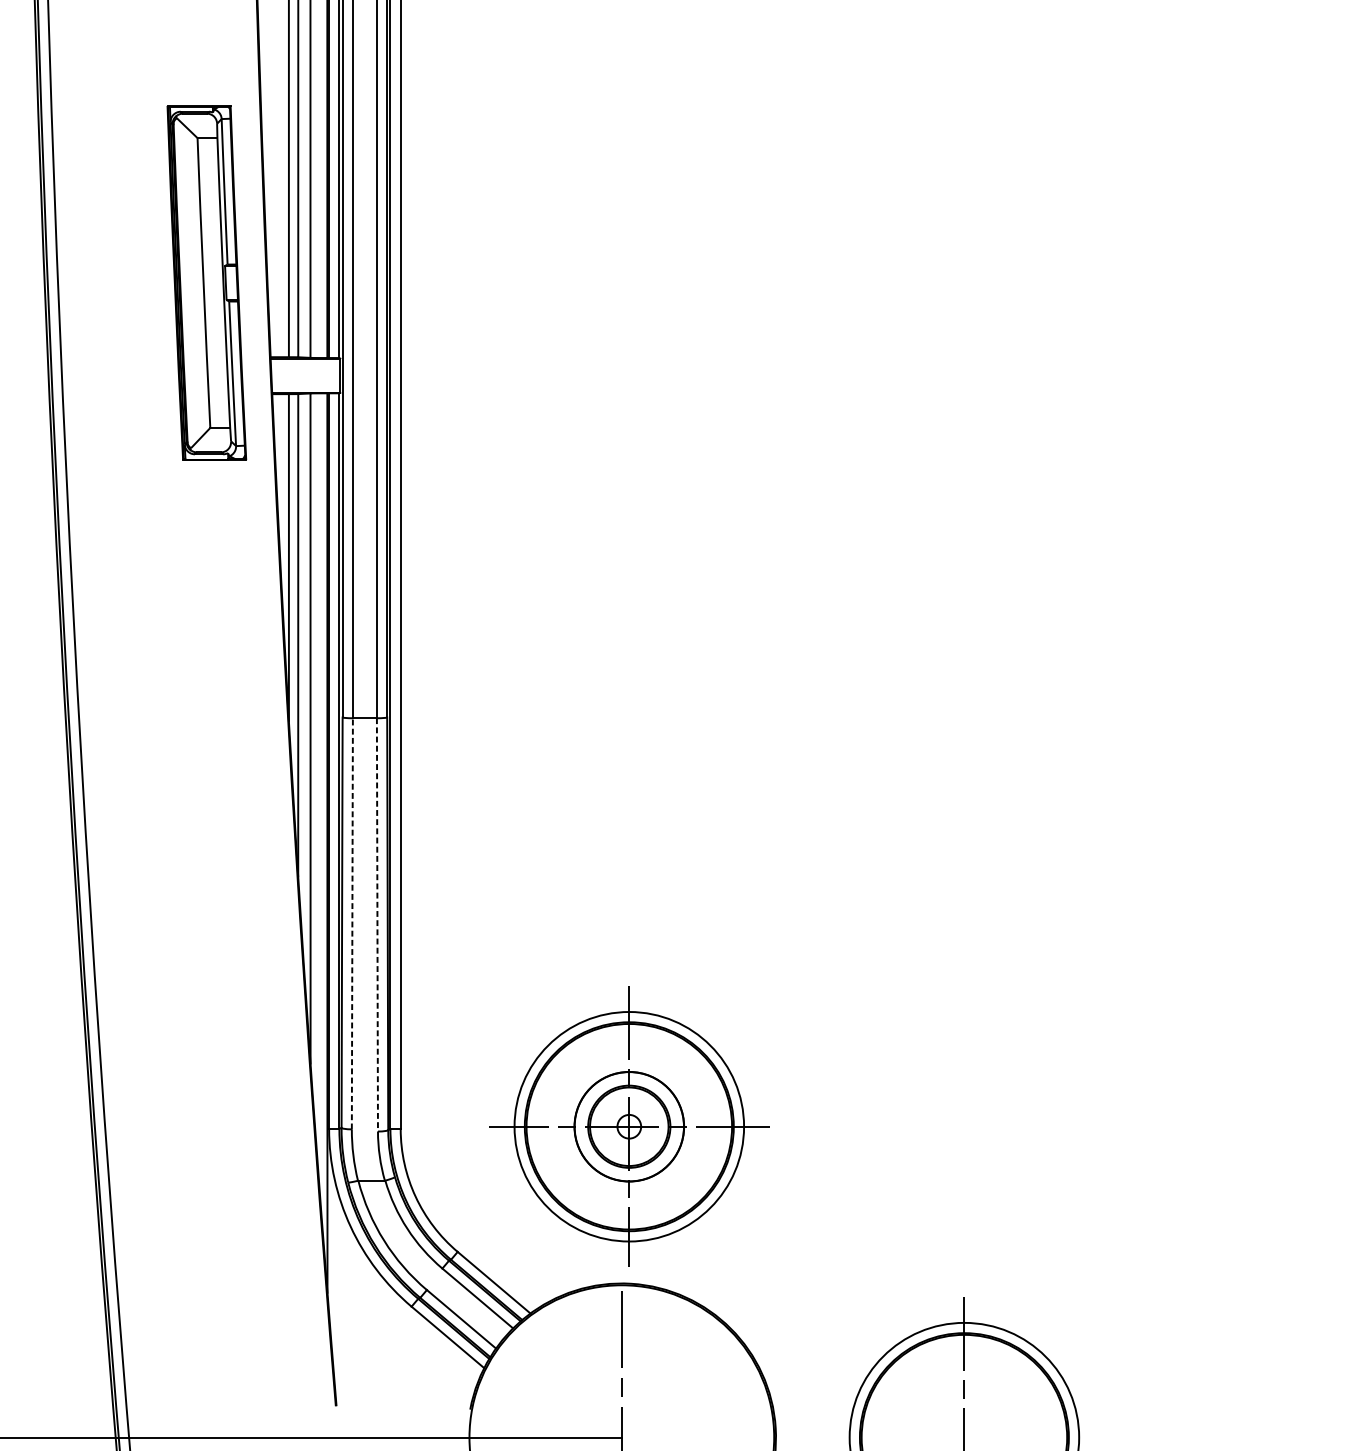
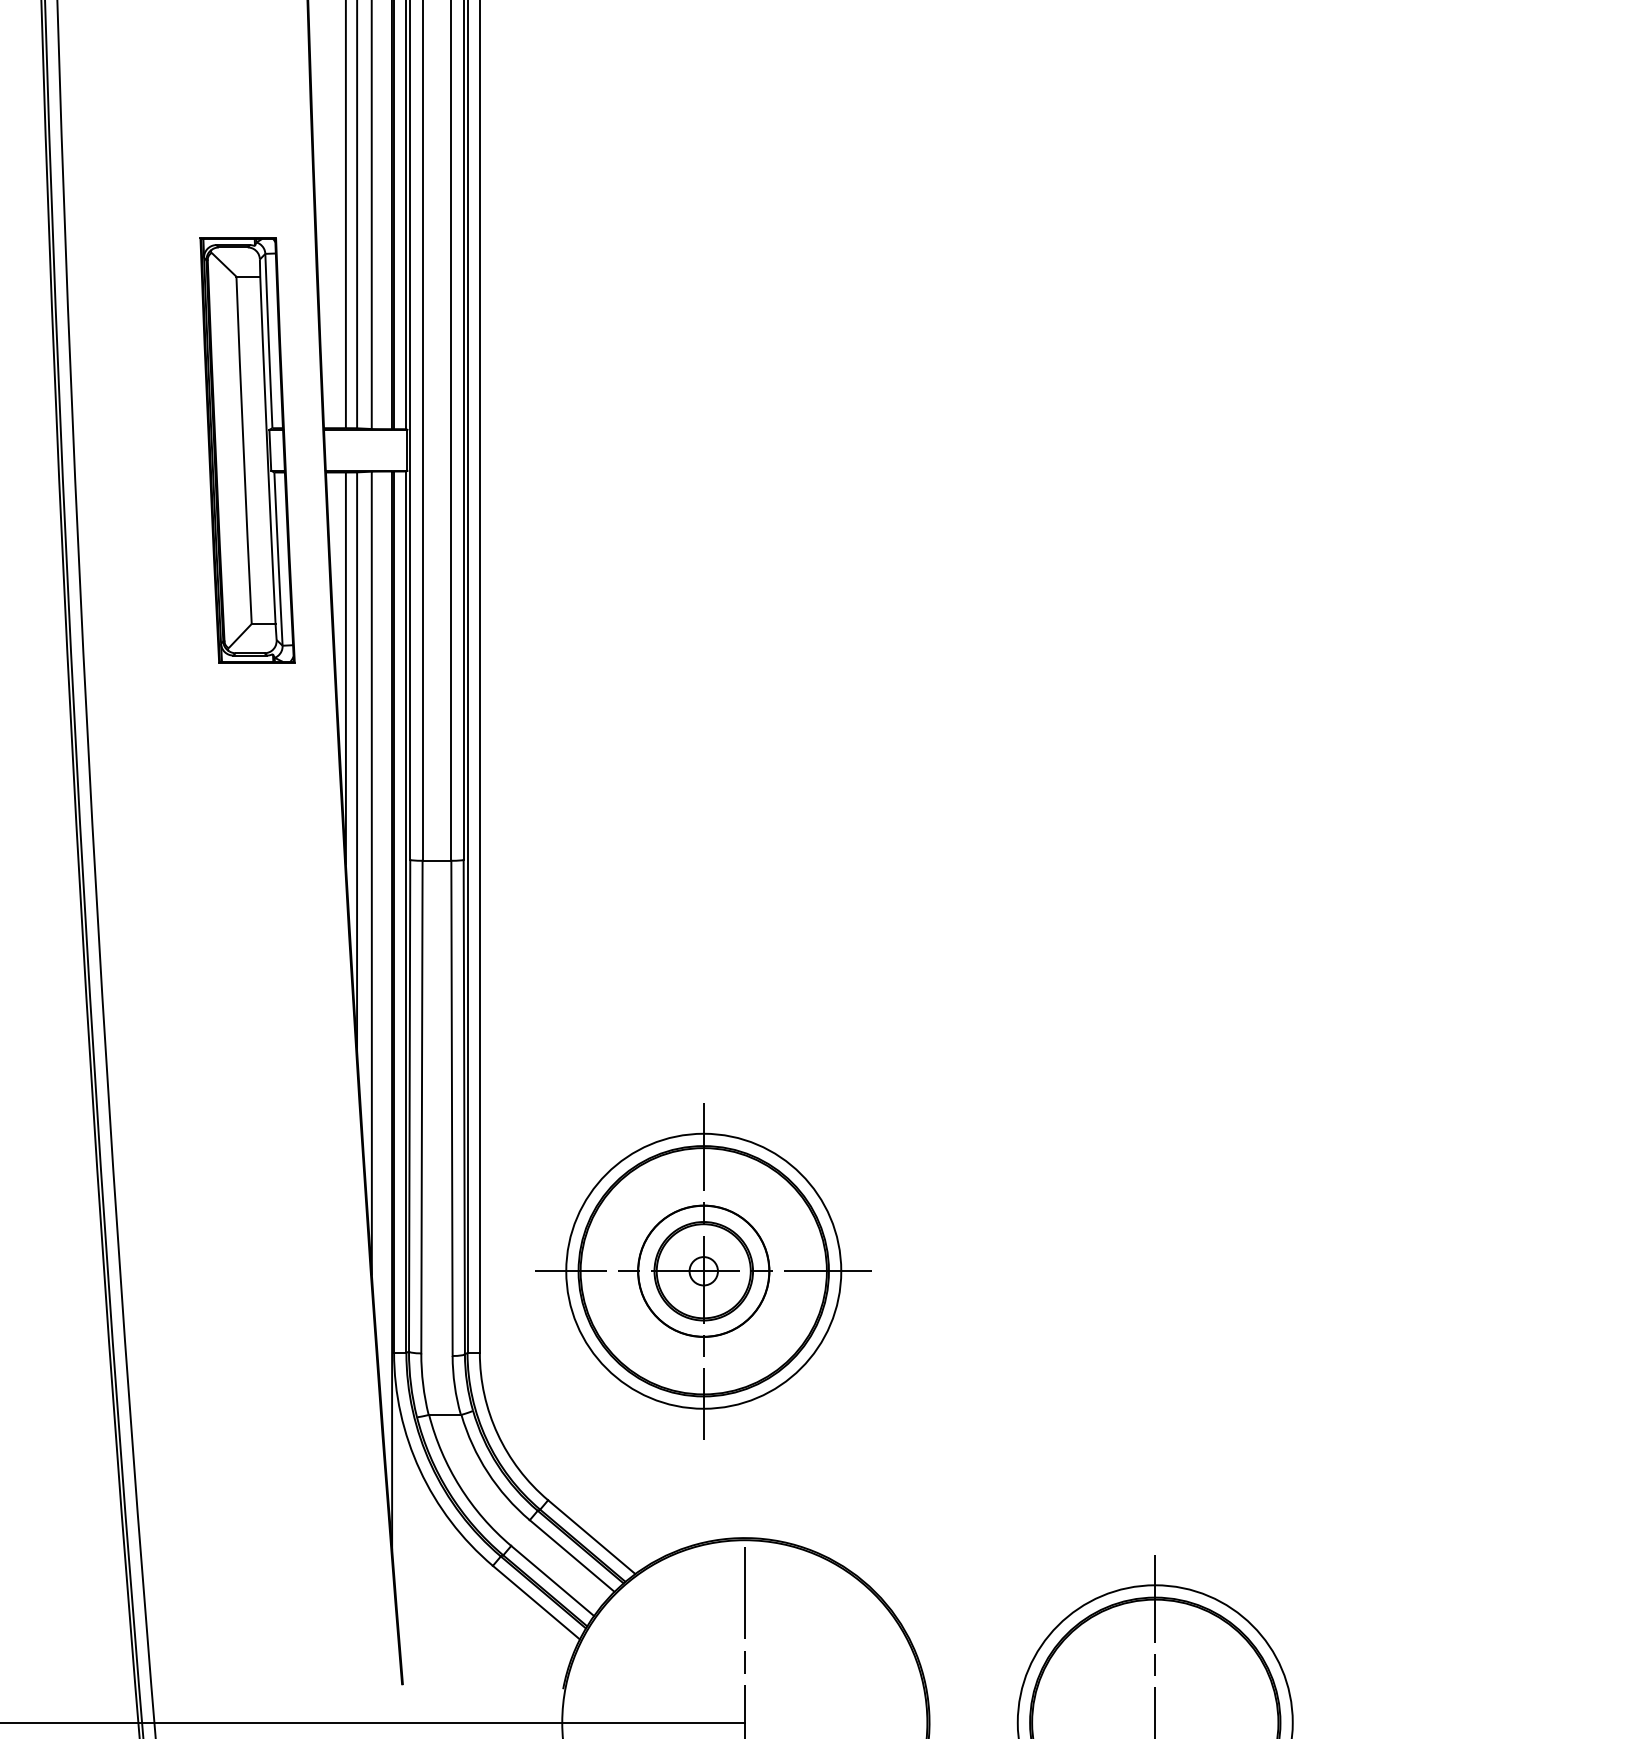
part: (206, 283) -> (247, 450), moved
line: (352, 923) -> (421, 1106), dashed -> solid
line: (377, 924) -> (451, 1108), dashed -> solid
part: (629, 1126) -> (703, 1271), moved

